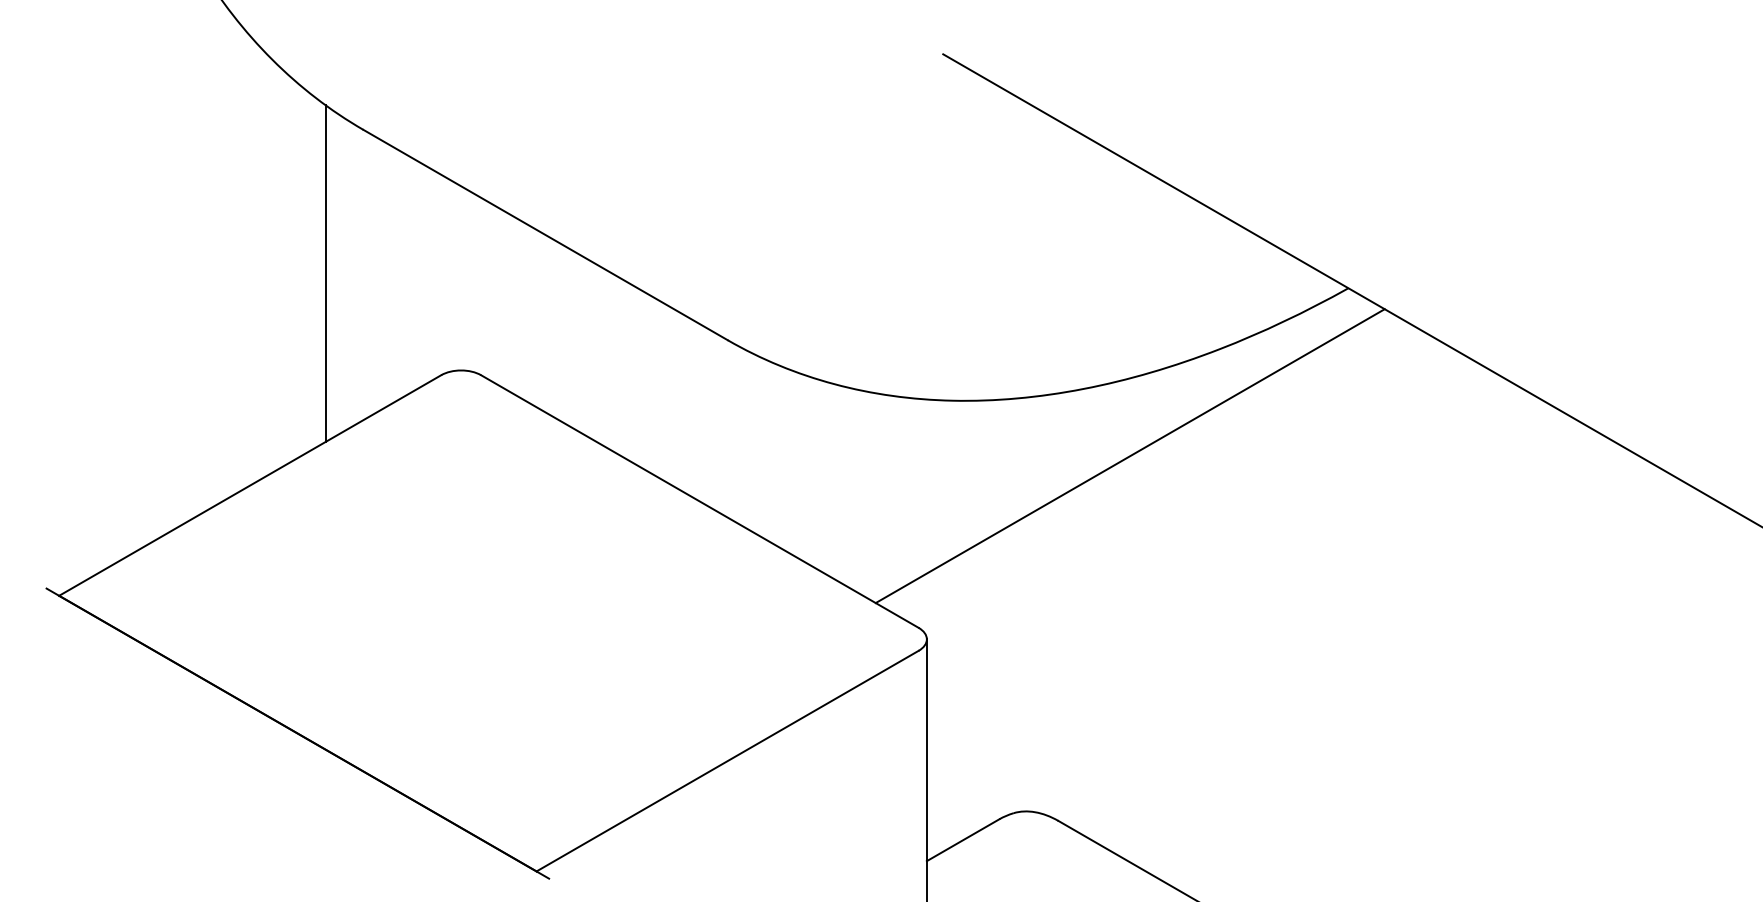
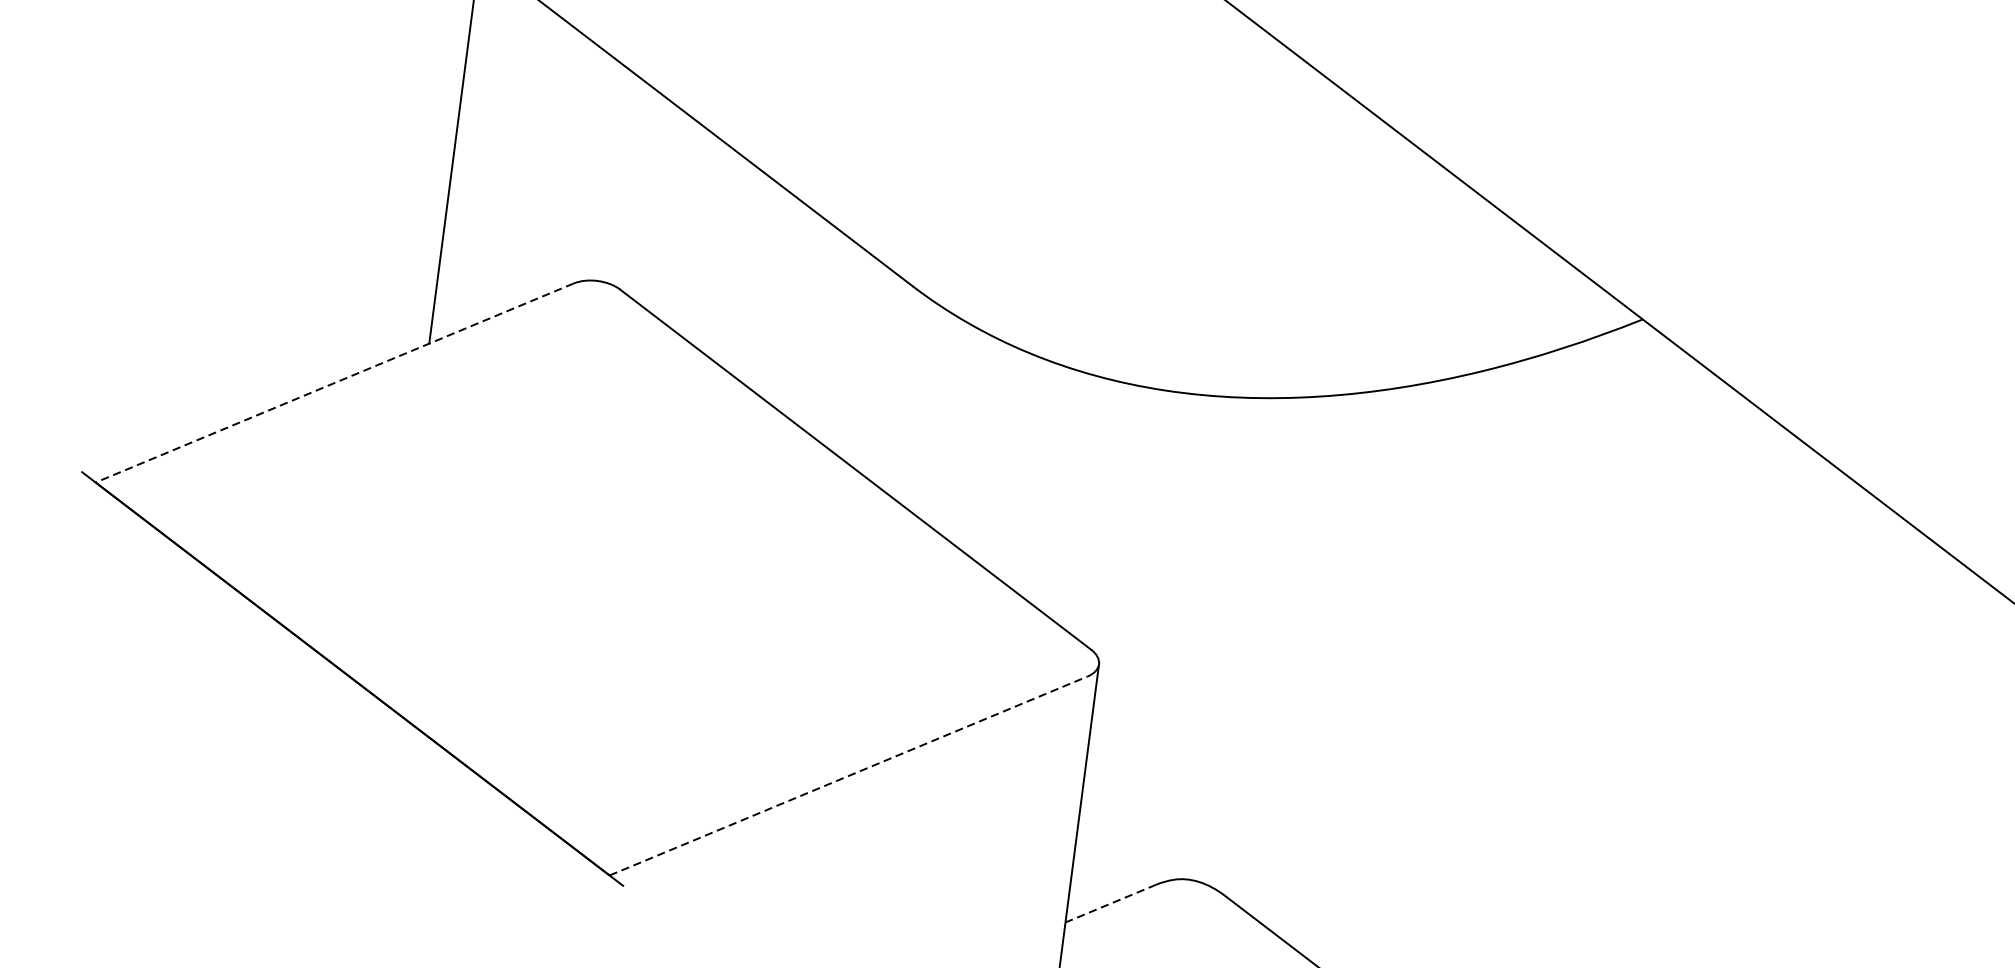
line: (1129, 456) -> (1362, 482), removed
line: (250, 485) -> (335, 383), solid -> dashed
line: (727, 761) -> (848, 776), solid -> dashed
line: (963, 840) -> (1111, 904), solid -> dashed

